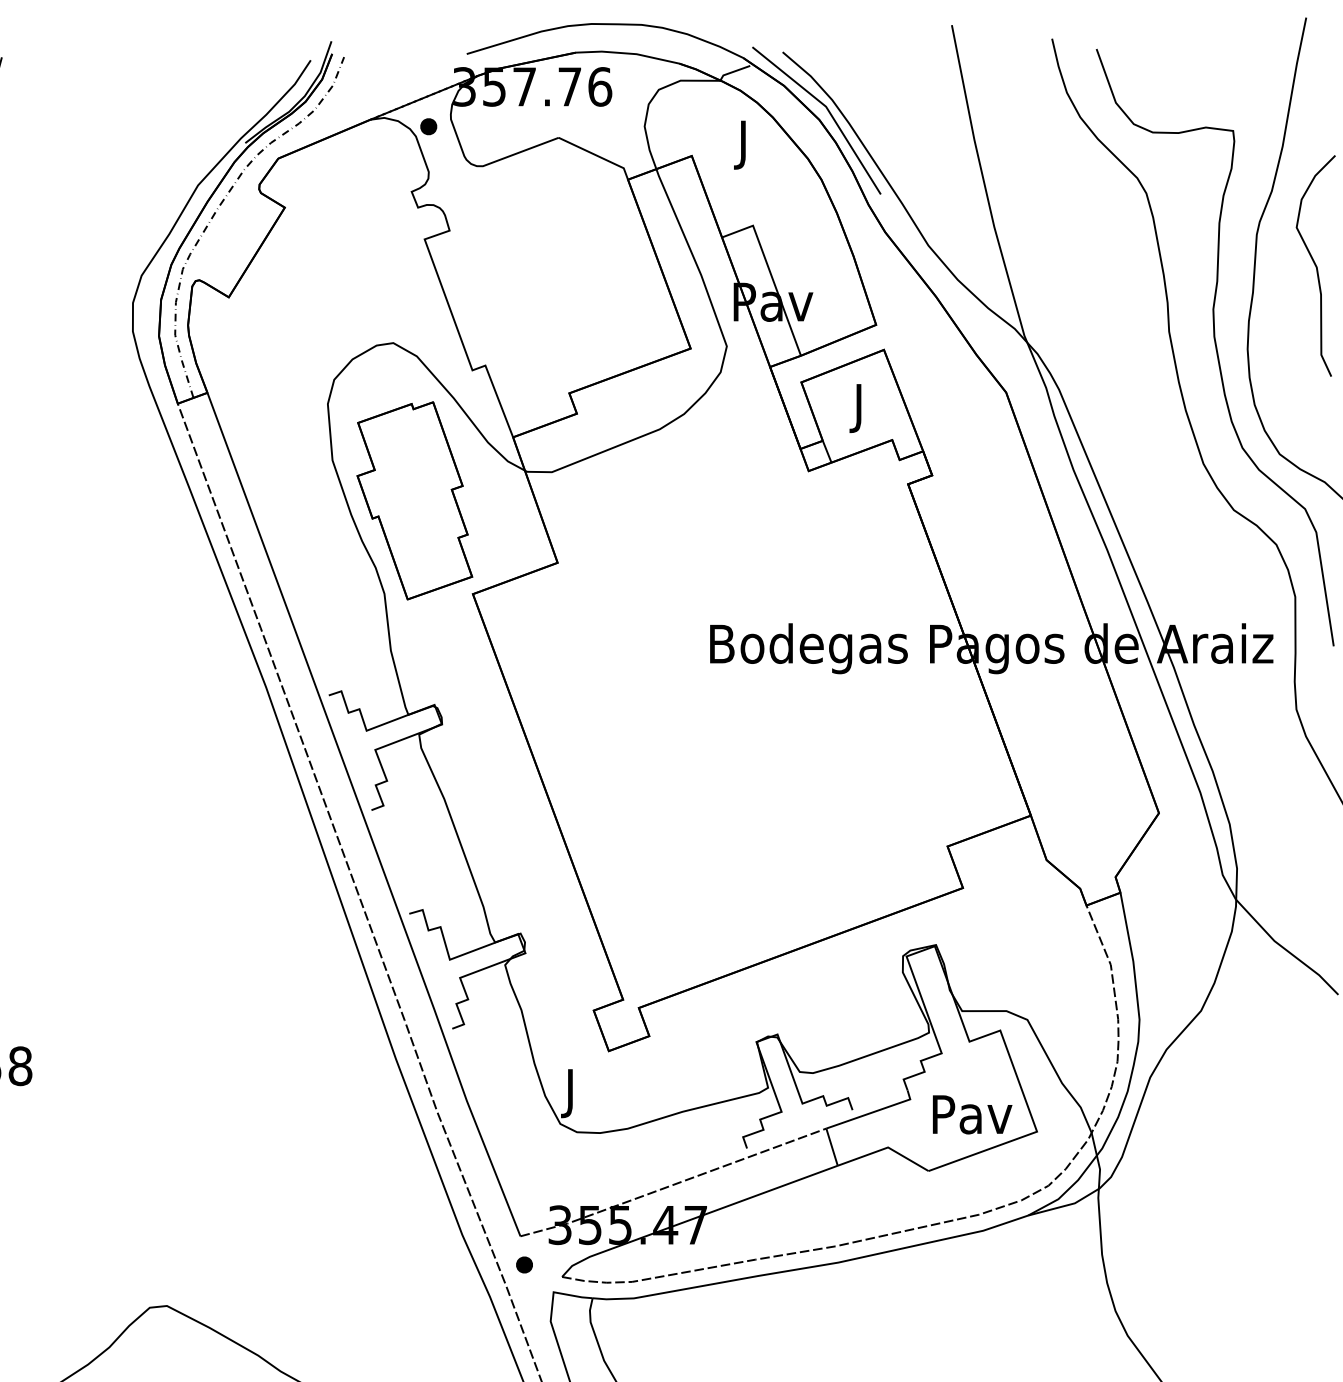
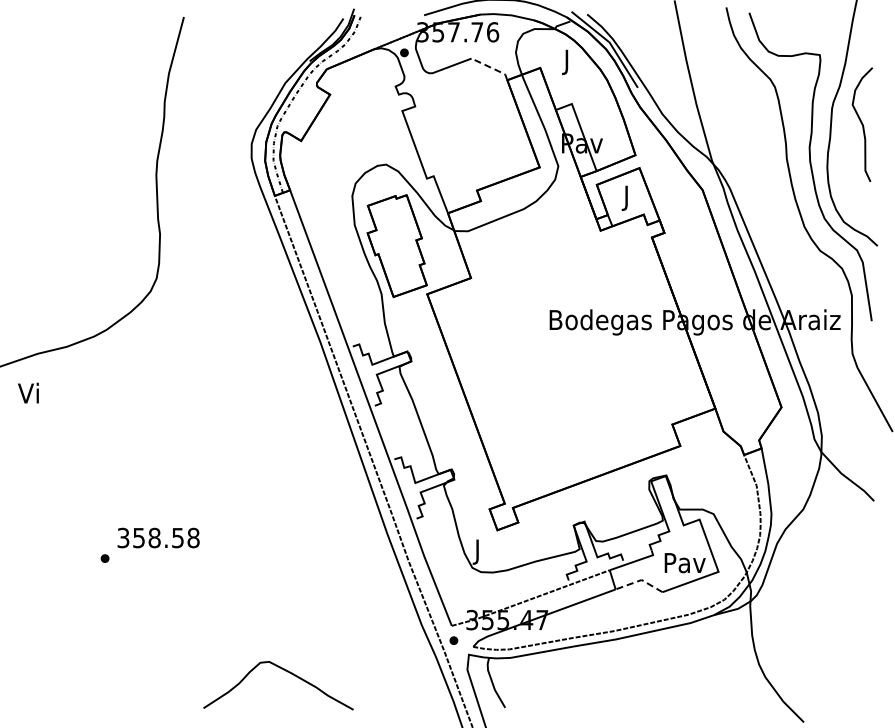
line: (597, 156) -> (491, 68), solid -> dashed
line: (885, 1148) -> (640, 580), solid -> dashed

